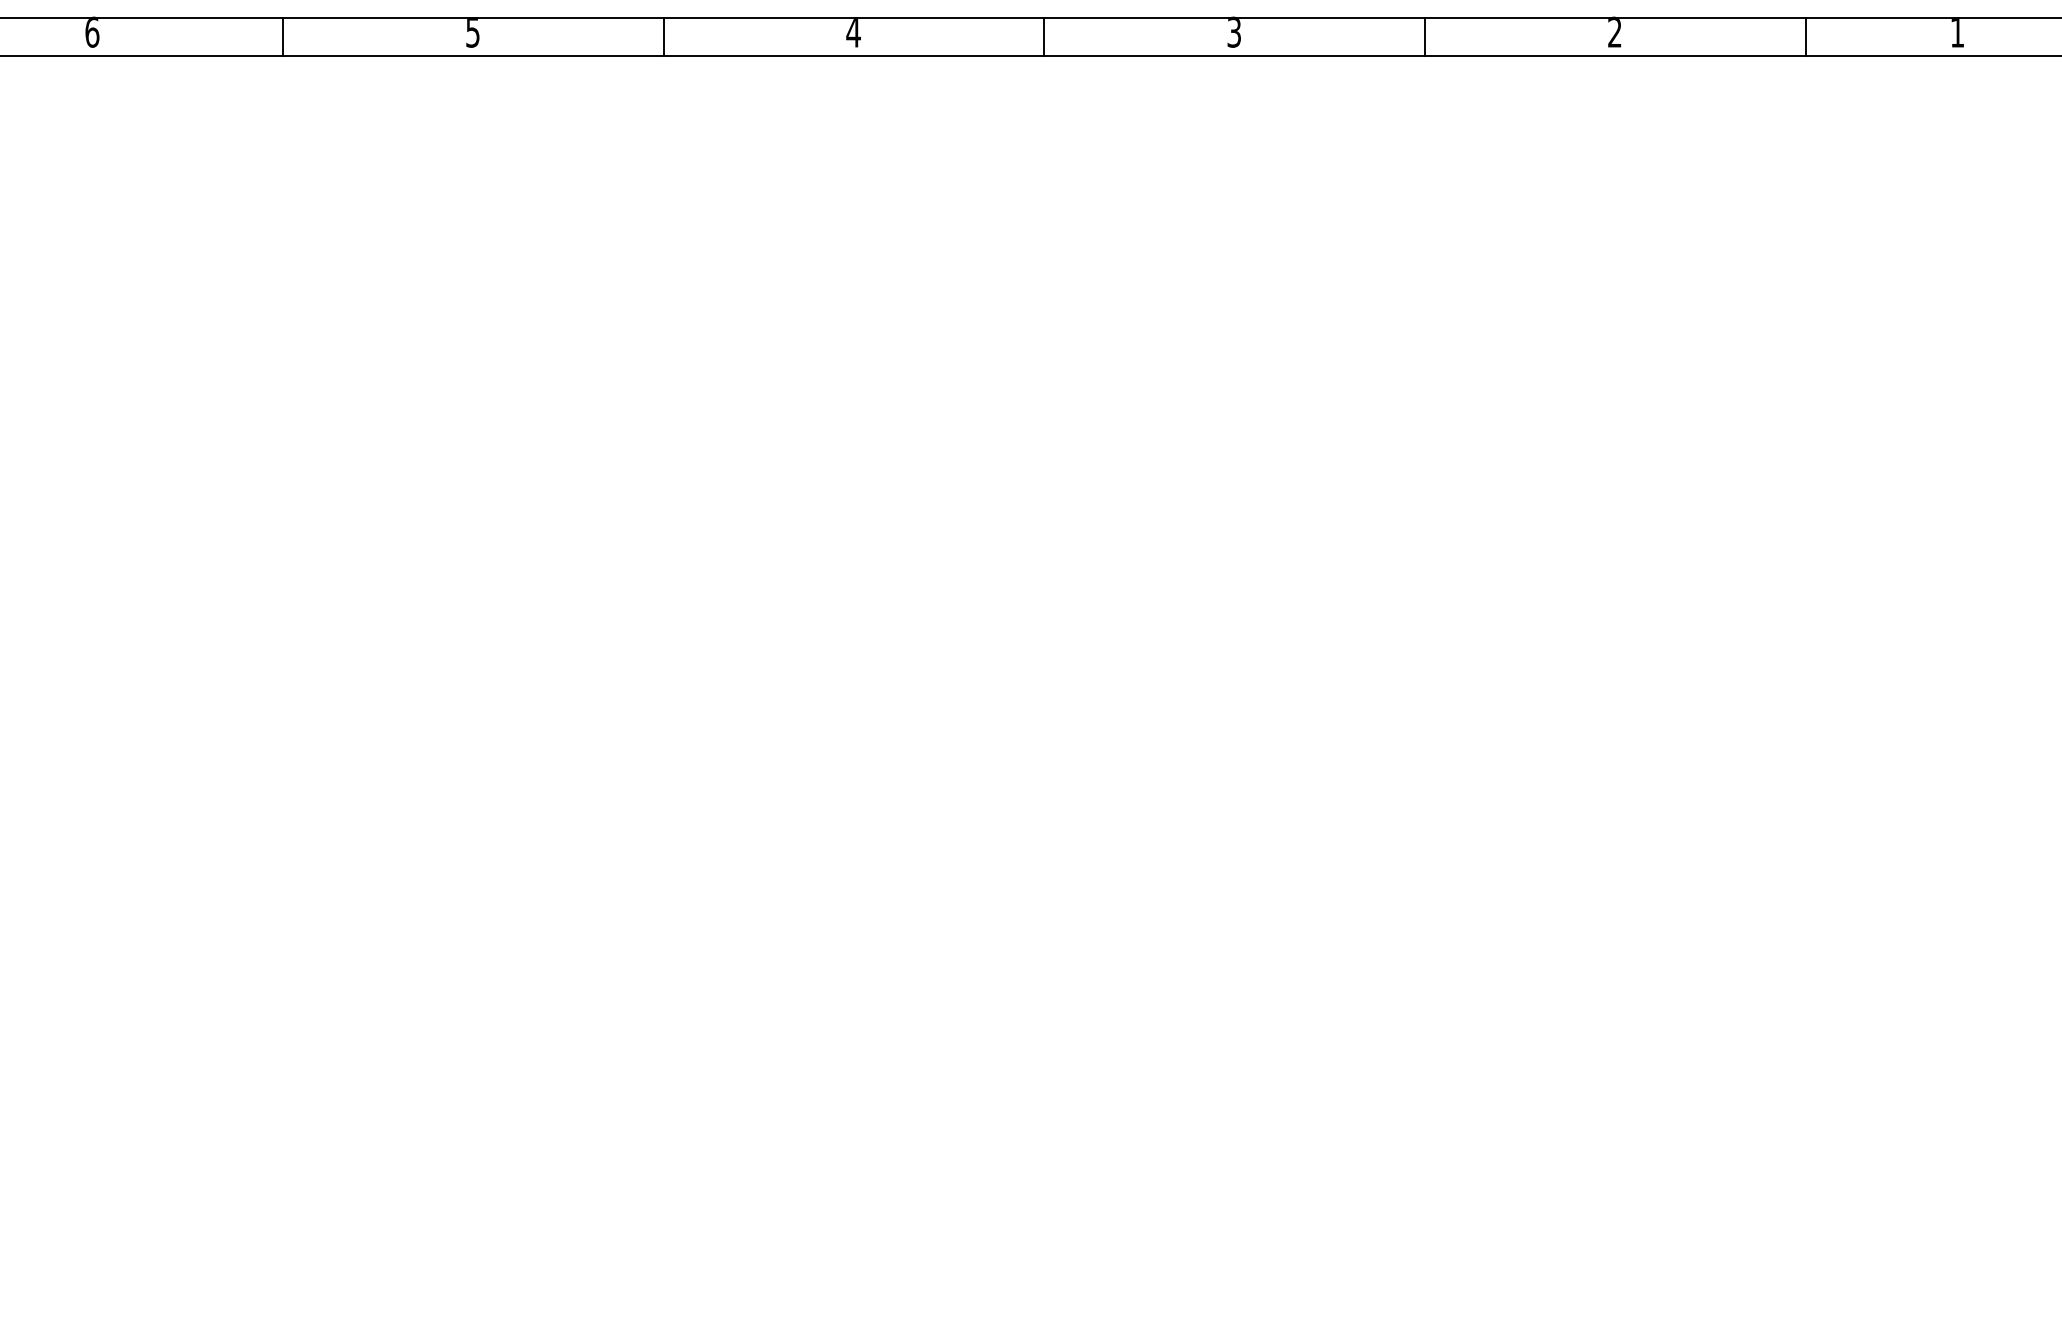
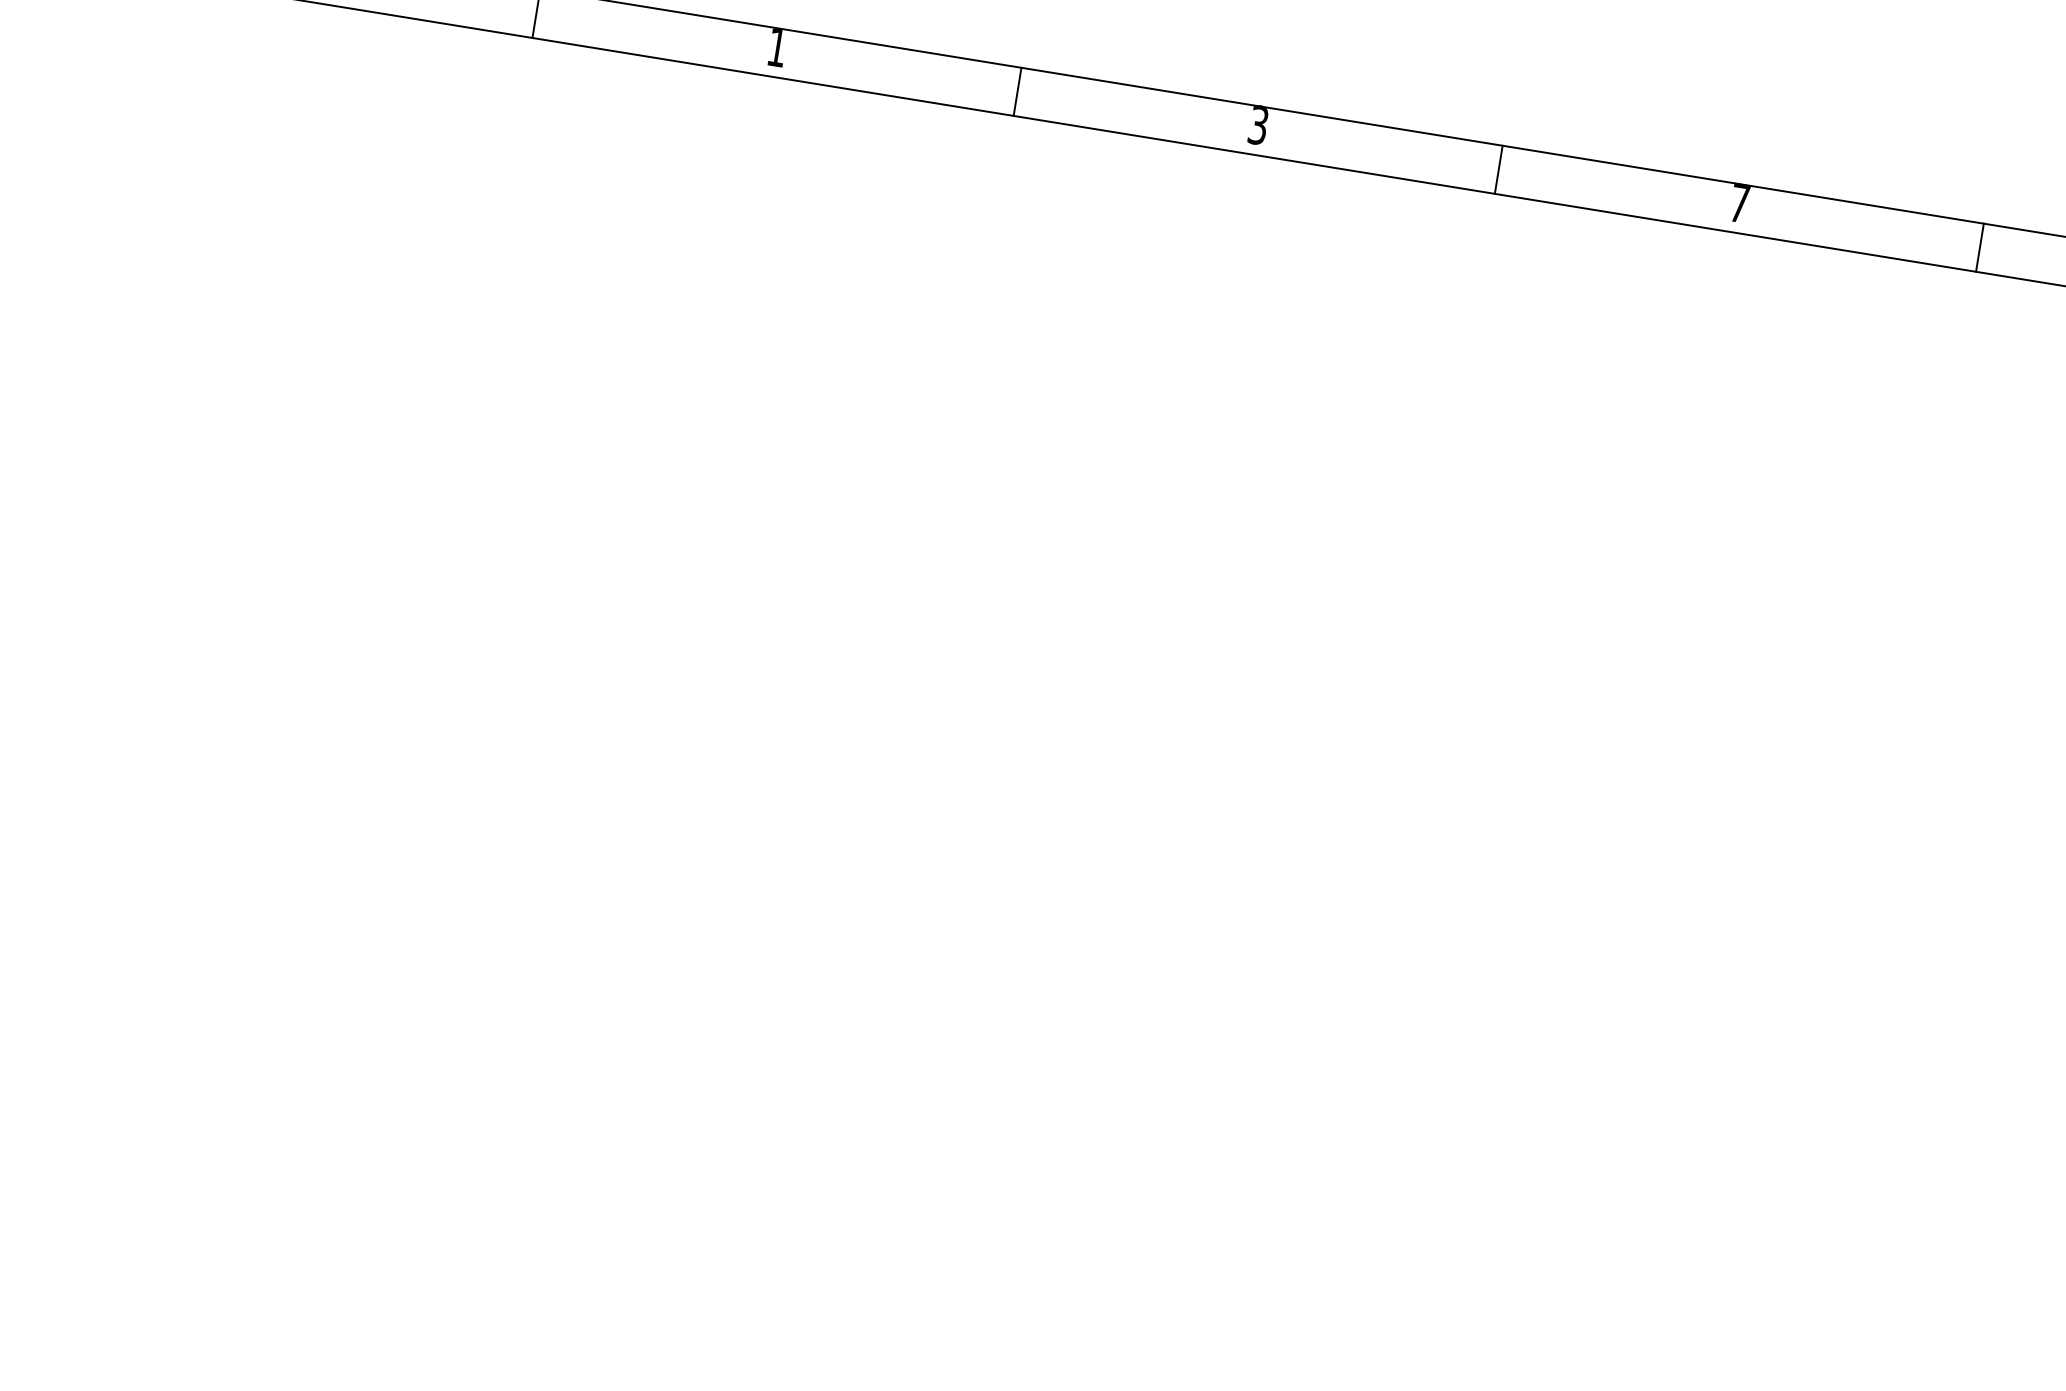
text: (1614, 31) -> (1739, 202), 2 -> 7
text: (853, 33) -> (776, 48), 4 -> 1

